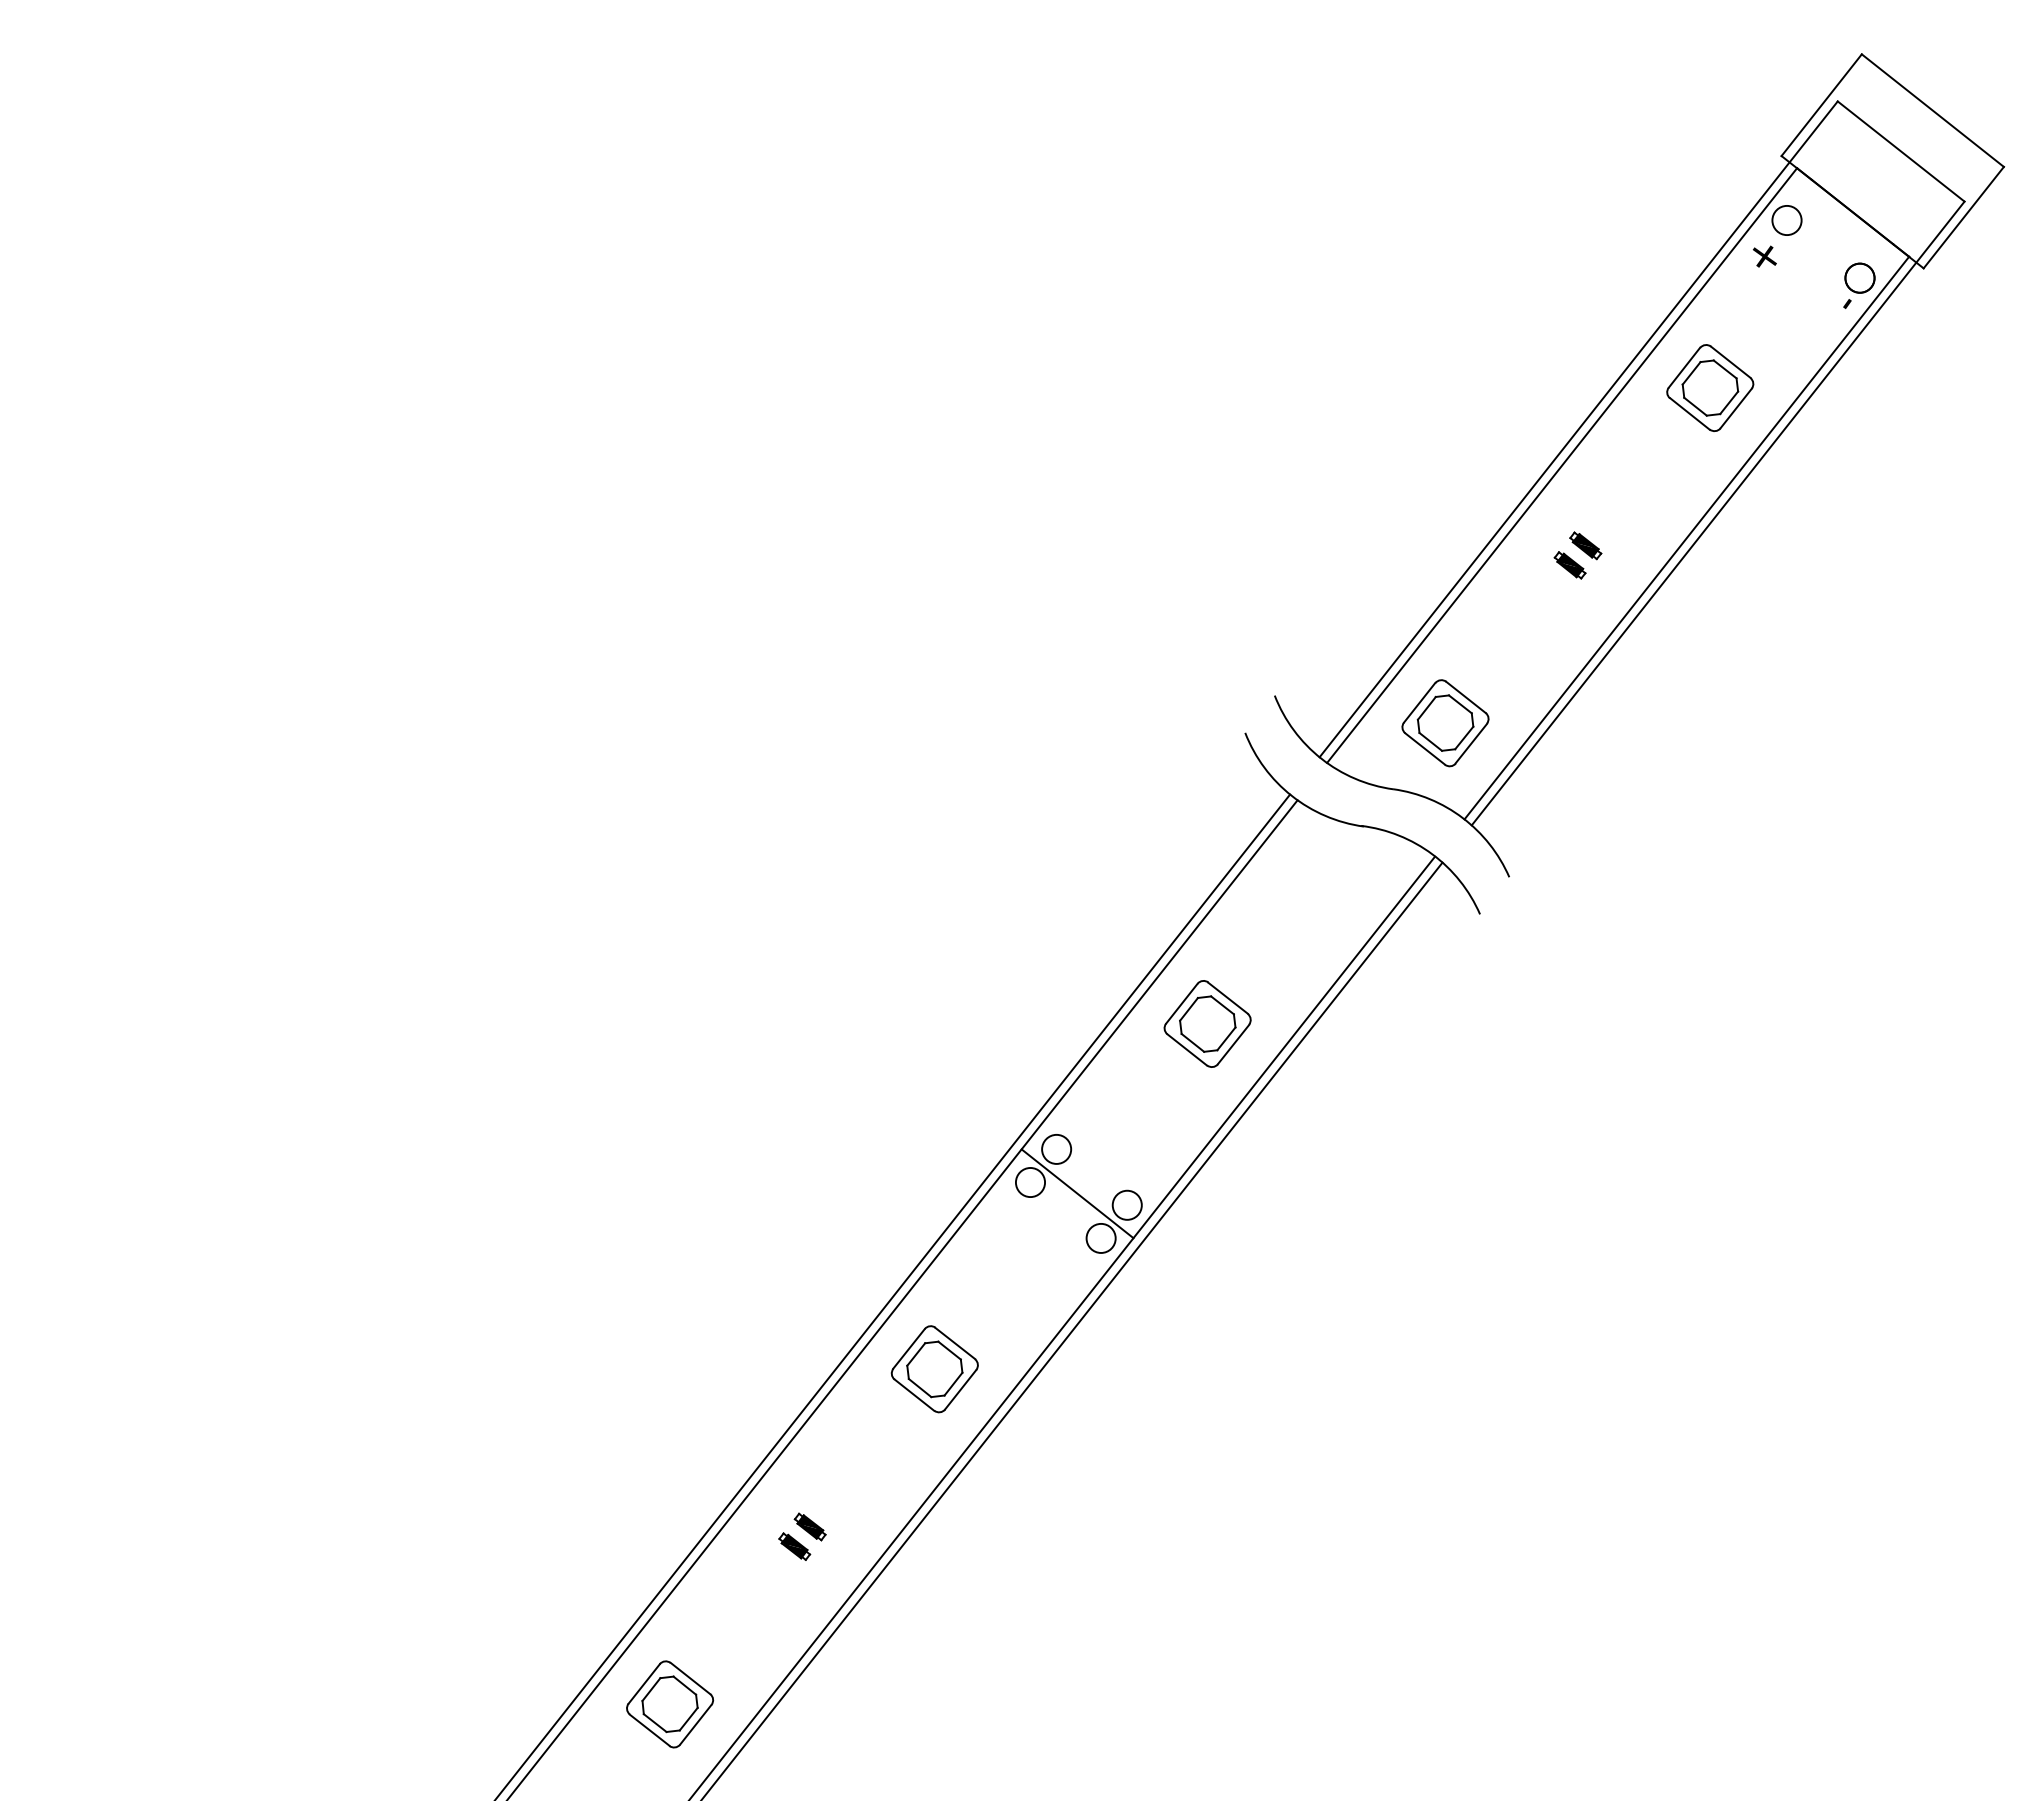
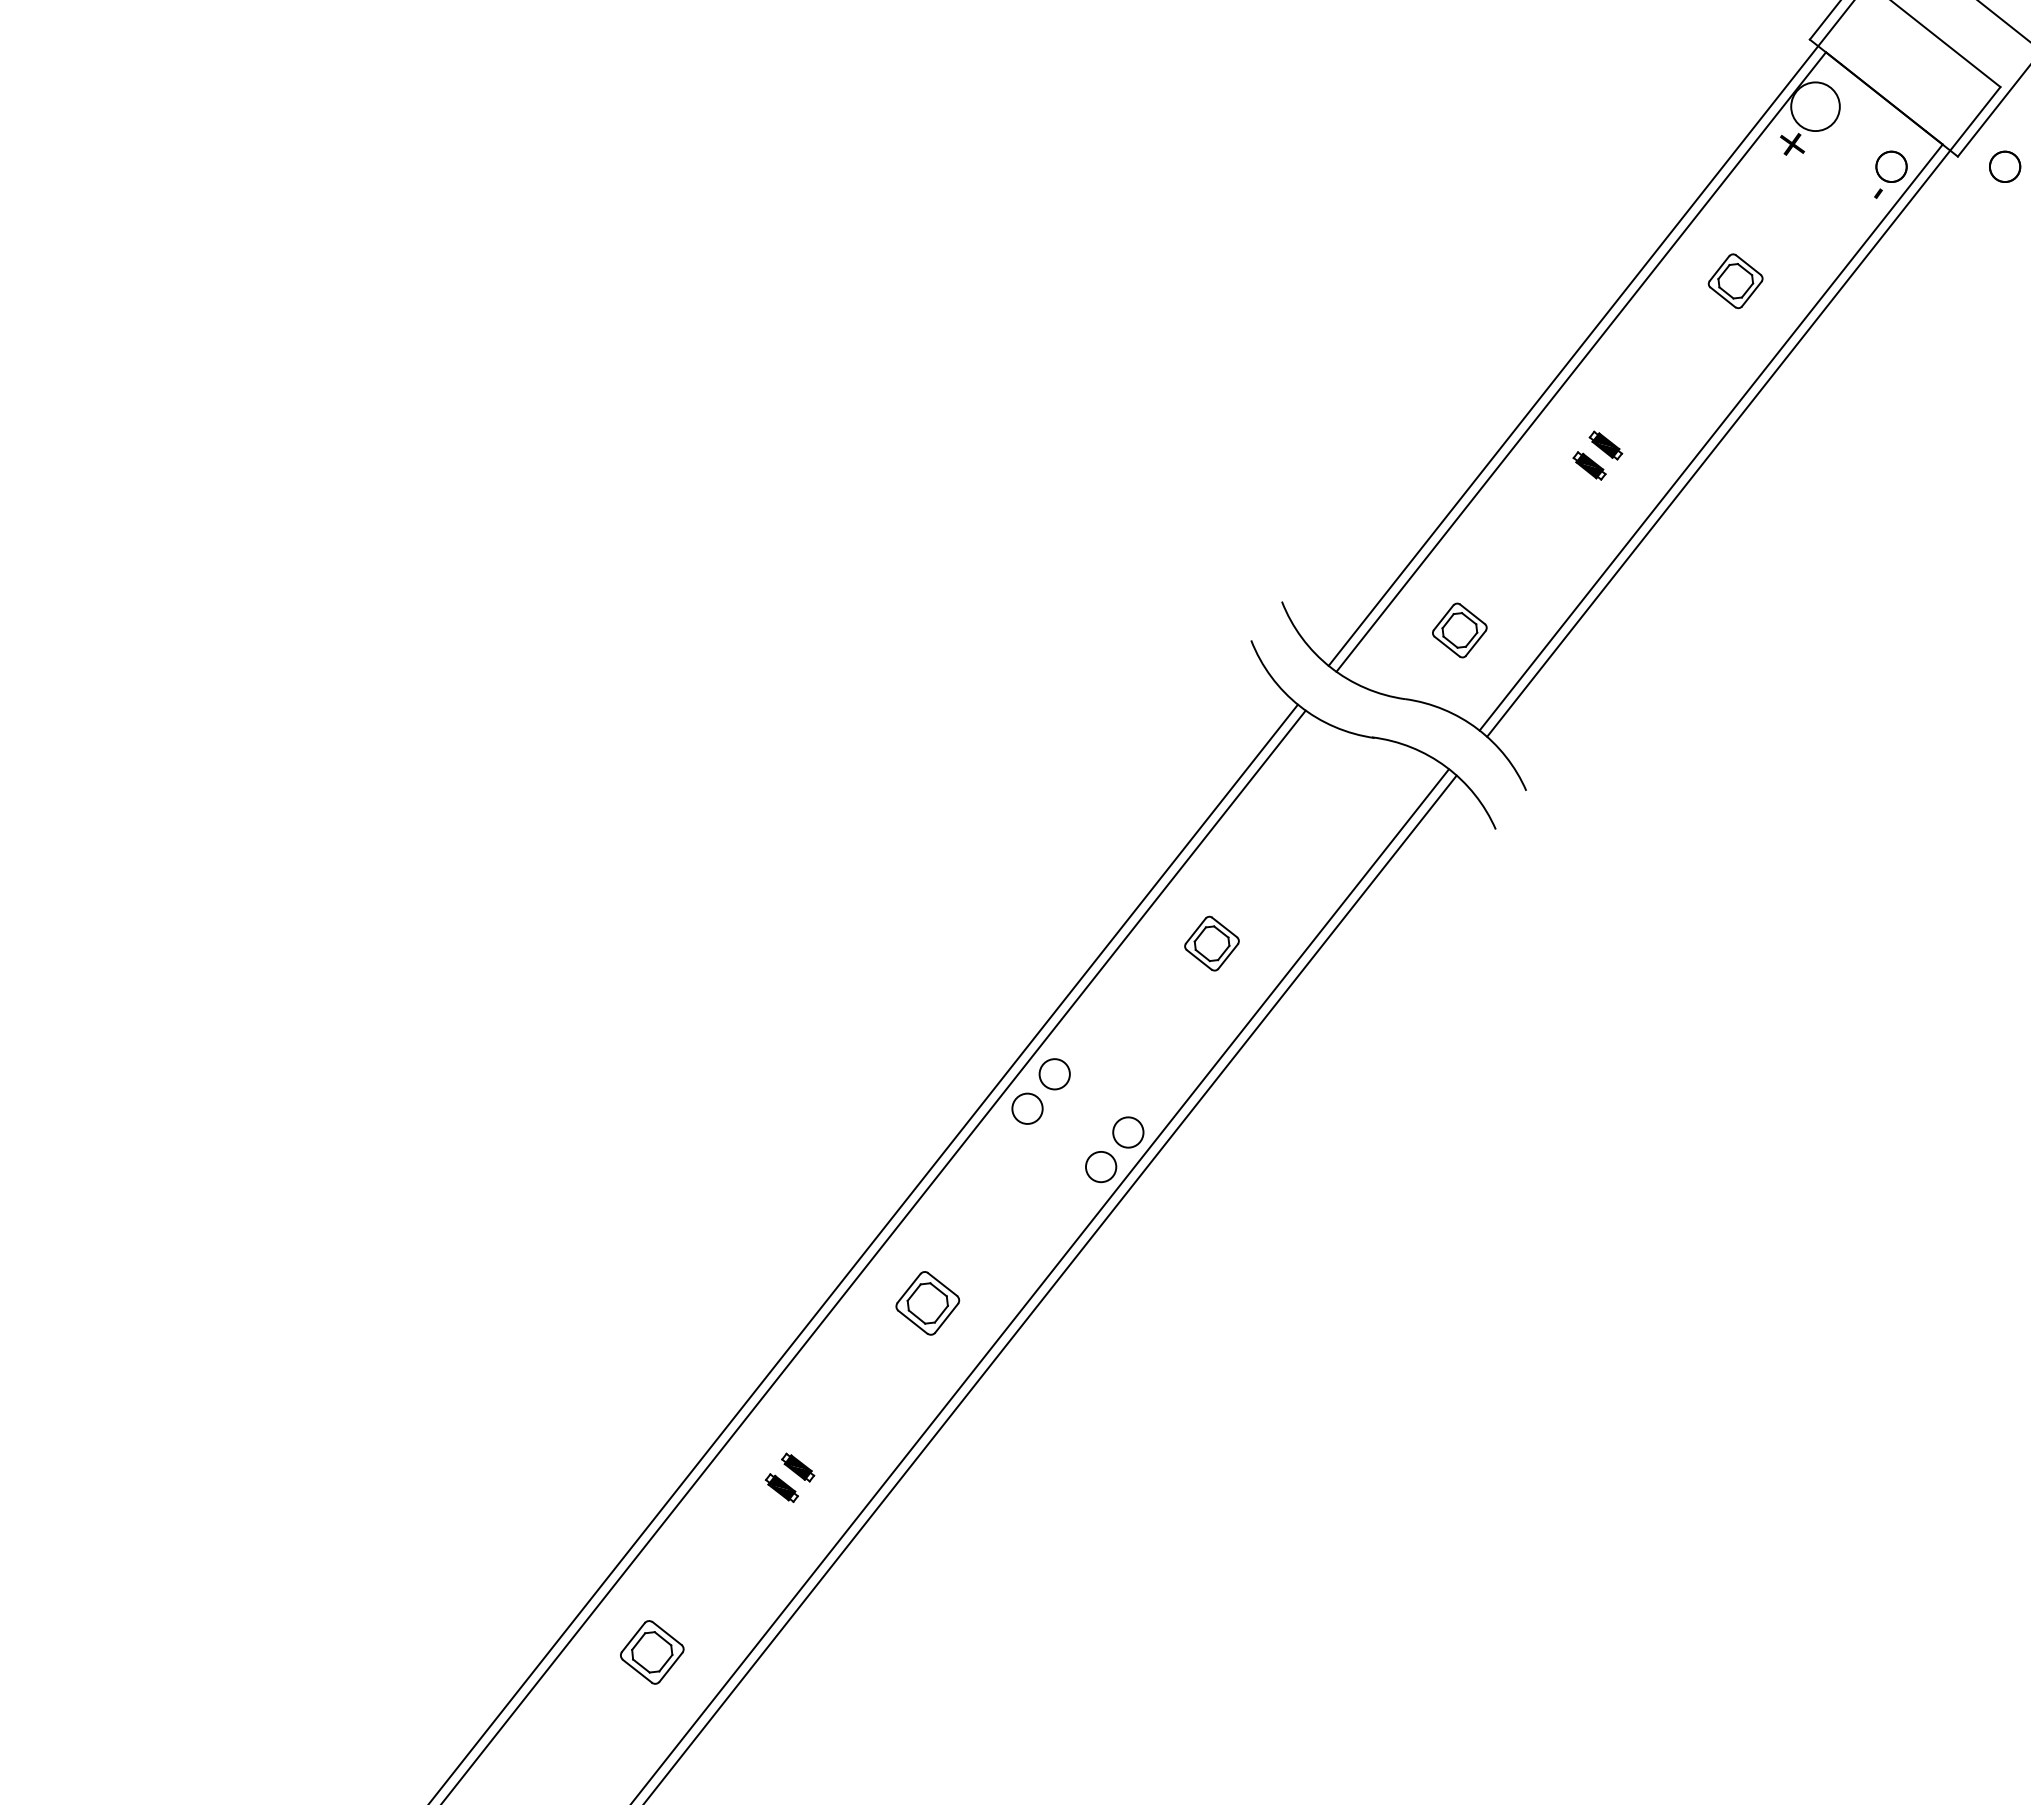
circle: (1786, 220) -> (1815, 106), size x1.6
circle: (1968, 277) -> (2004, 166), added
part: (1710, 387) -> (1735, 280), size x0.6
part: (1445, 723) -> (1459, 630), size x0.6
part: (1207, 1023) -> (1211, 943), size x0.6
line: (1077, 1193) -> (1076, 1120), removed
part: (934, 1369) -> (927, 1303), size x0.7
part: (670, 1704) -> (652, 1652), size x0.7

